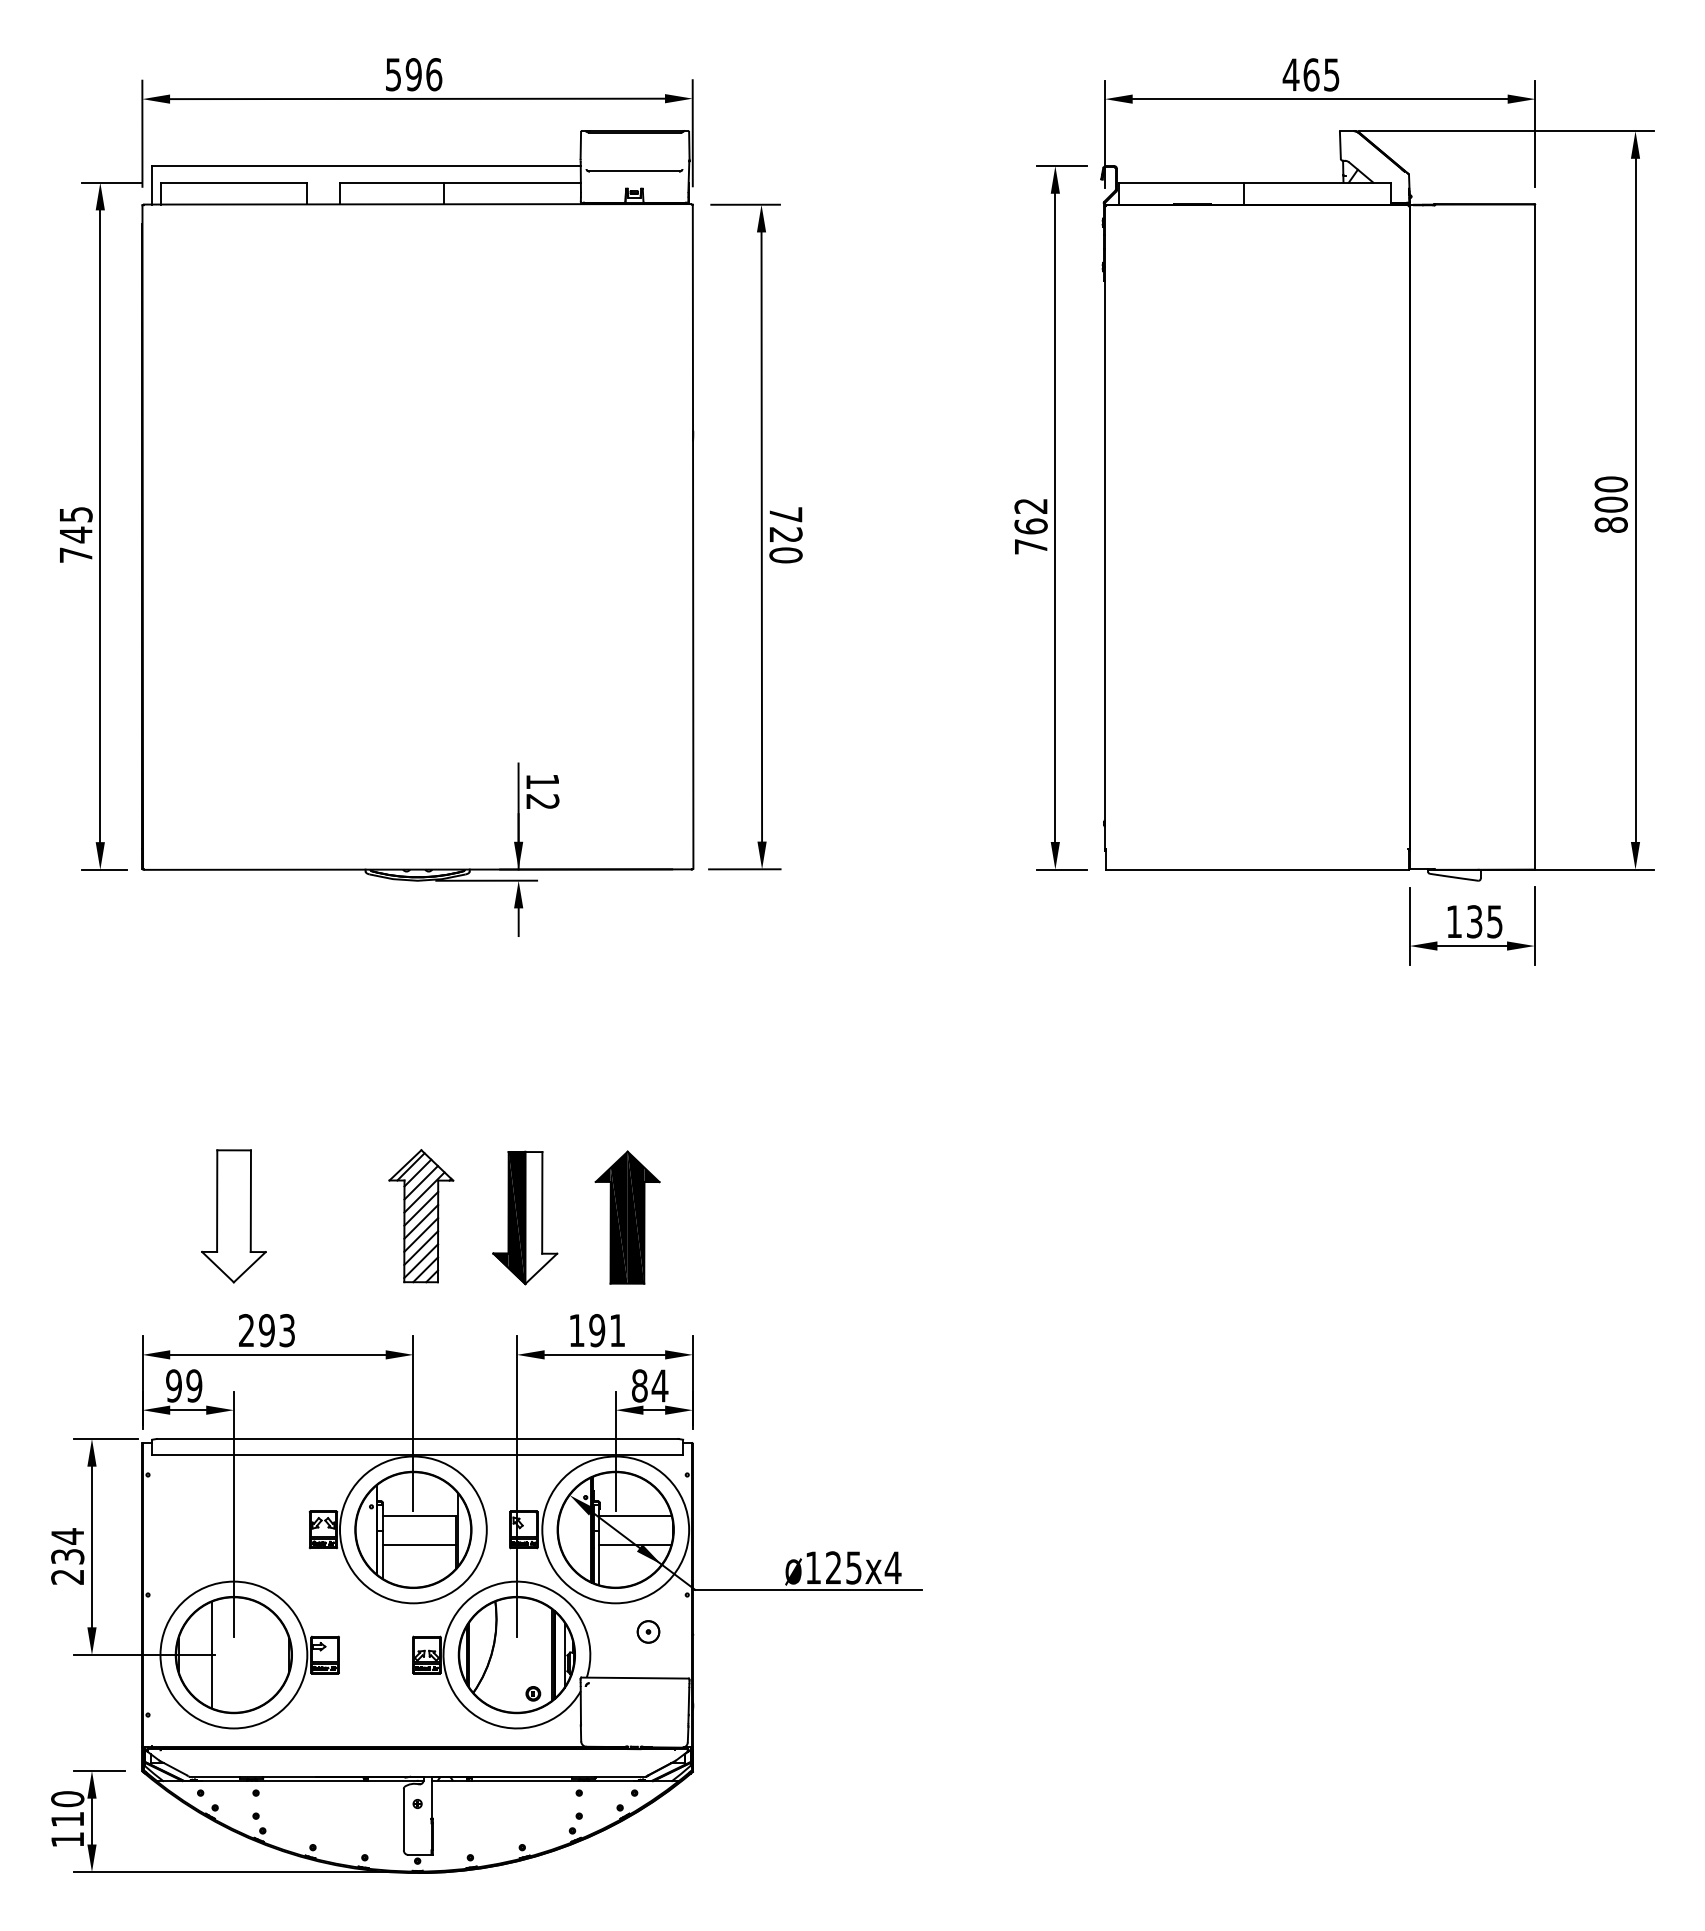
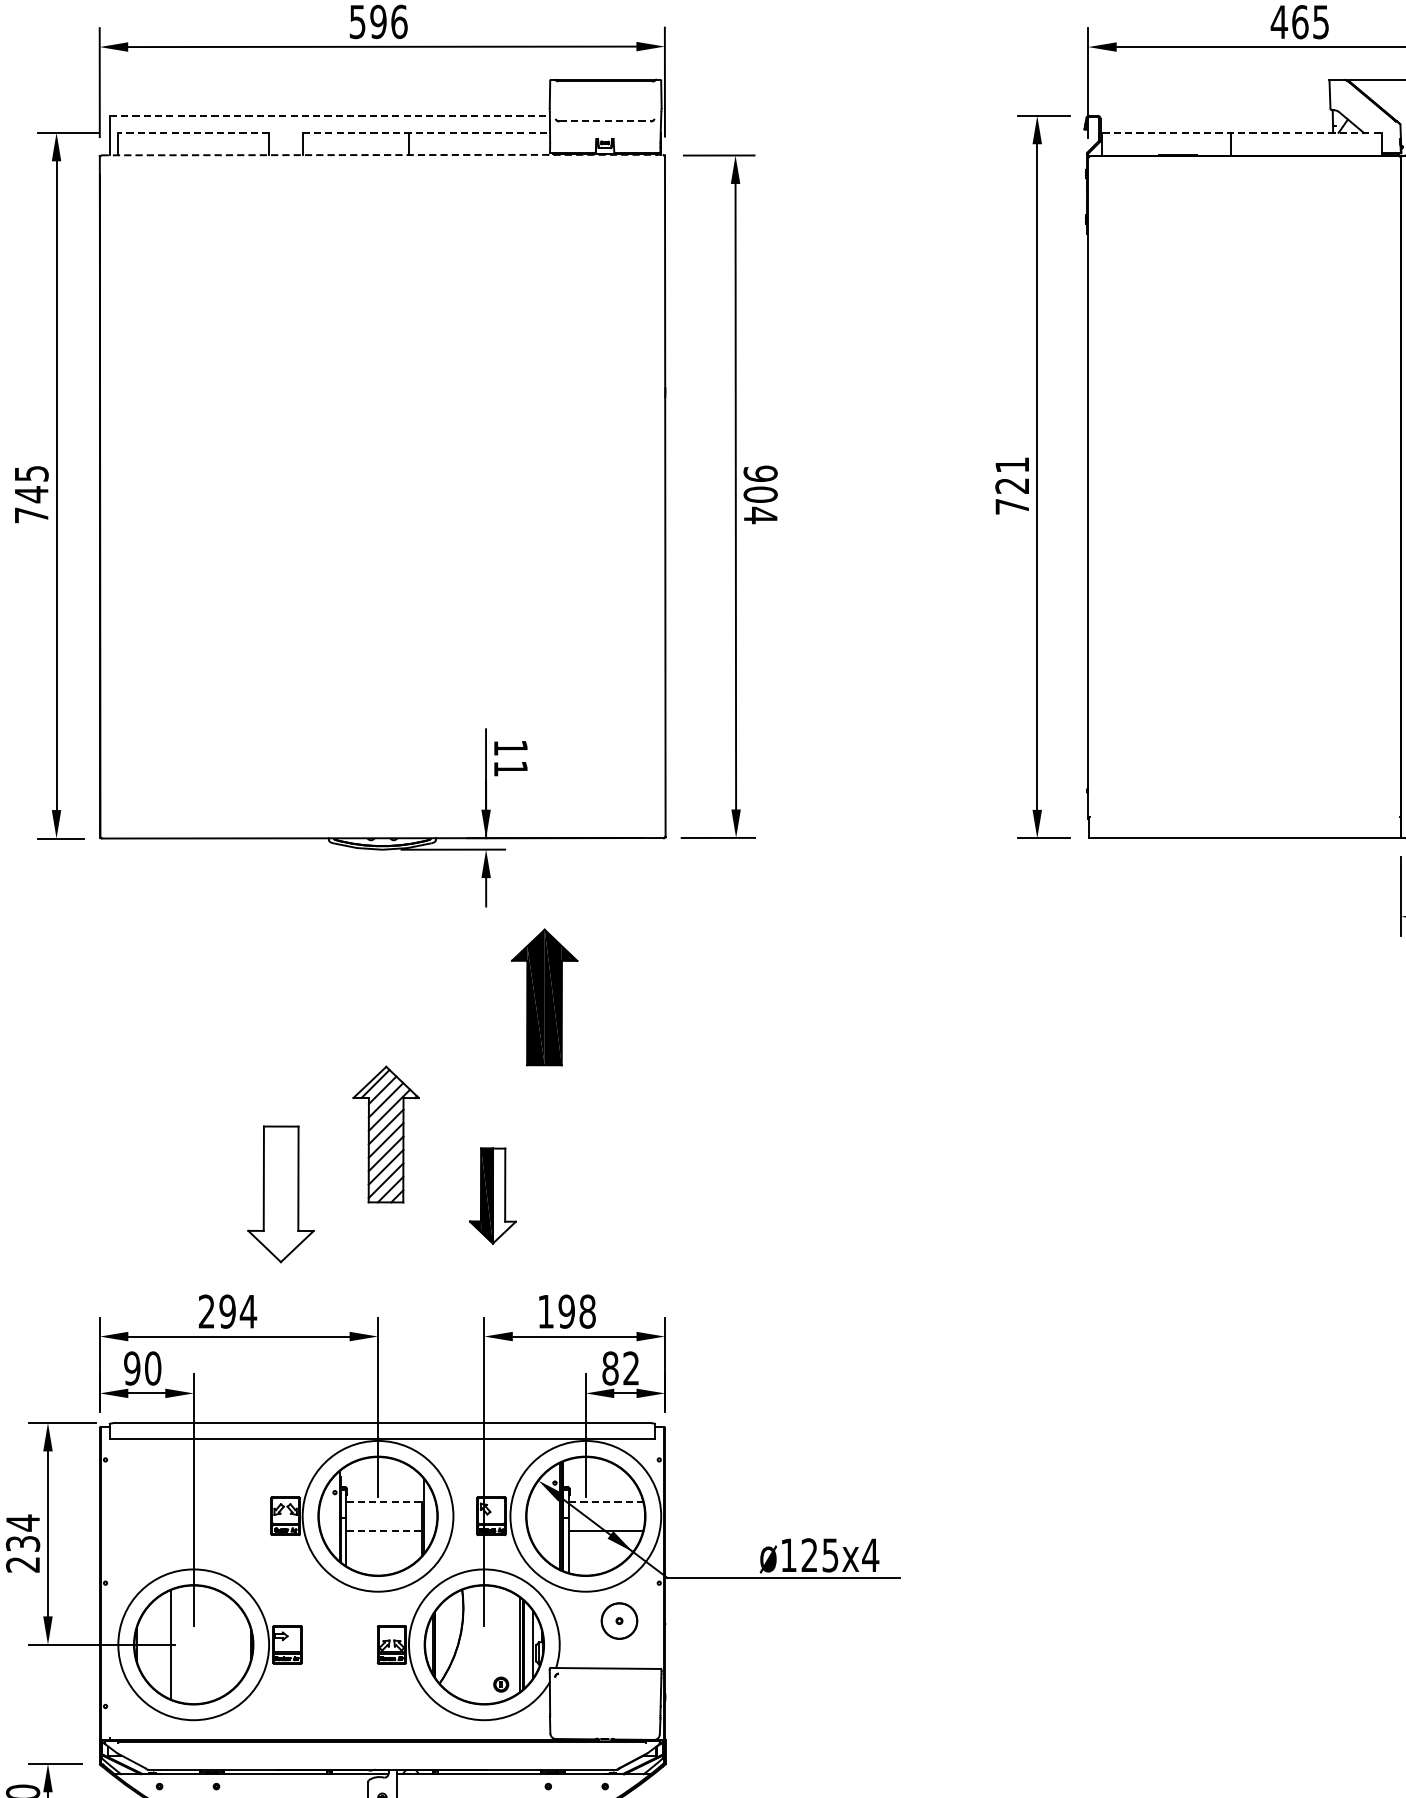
line: (366, 166) -> (329, 116), solid -> dashed
line: (634, 171) -> (605, 121), solid -> dashed
line: (233, 182) -> (193, 132), solid -> dashed
line: (460, 182) -> (426, 132), solid -> dashed
line: (1254, 182) -> (1241, 132), solid -> dashed
line: (418, 204) -> (383, 155), solid -> dashed
text: (1030, 516) -> (1011, 475), 762 -> 721
text: (785, 534) -> (760, 494), 720 -> 904
text: (542, 801) -> (510, 768), 12 -> 11
part: (233, 1216) -> (280, 1194), moved
part: (421, 1216) -> (386, 1134), moved
part: (525, 1217) -> (493, 1195), size x0.7
part: (627, 1217) -> (544, 997), moved
text: (286, 1330) -> (247, 1311), 293 -> 294
text: (617, 1330) -> (587, 1311), 191 -> 198
text: (194, 1385) -> (153, 1368), 99 -> 90
text: (659, 1385) -> (630, 1368), 84 -> 82
line: (419, 1515) -> (384, 1501), solid -> dashed
line: (636, 1515) -> (607, 1501), solid -> dashed
line: (419, 1544) -> (384, 1531), solid -> dashed
part: (648, 1631) -> (619, 1620), size x1.6

